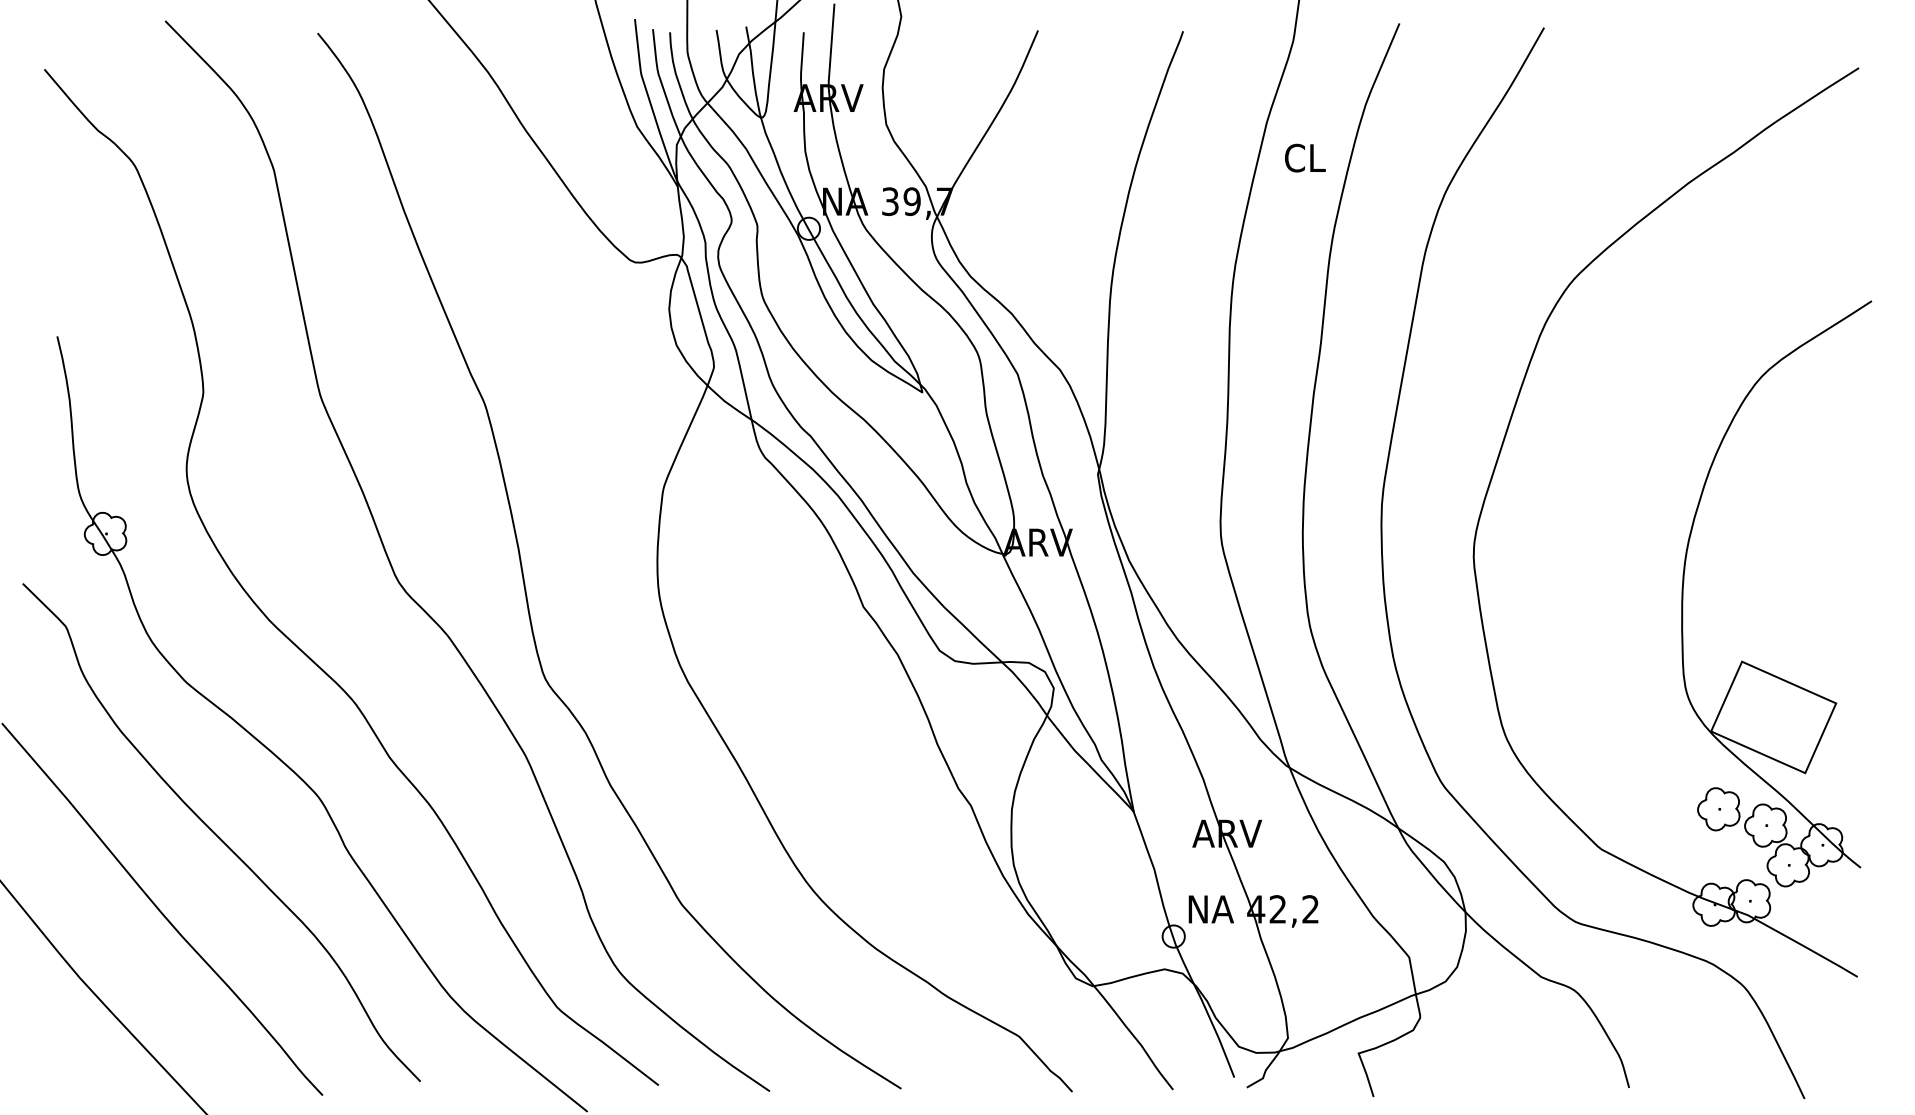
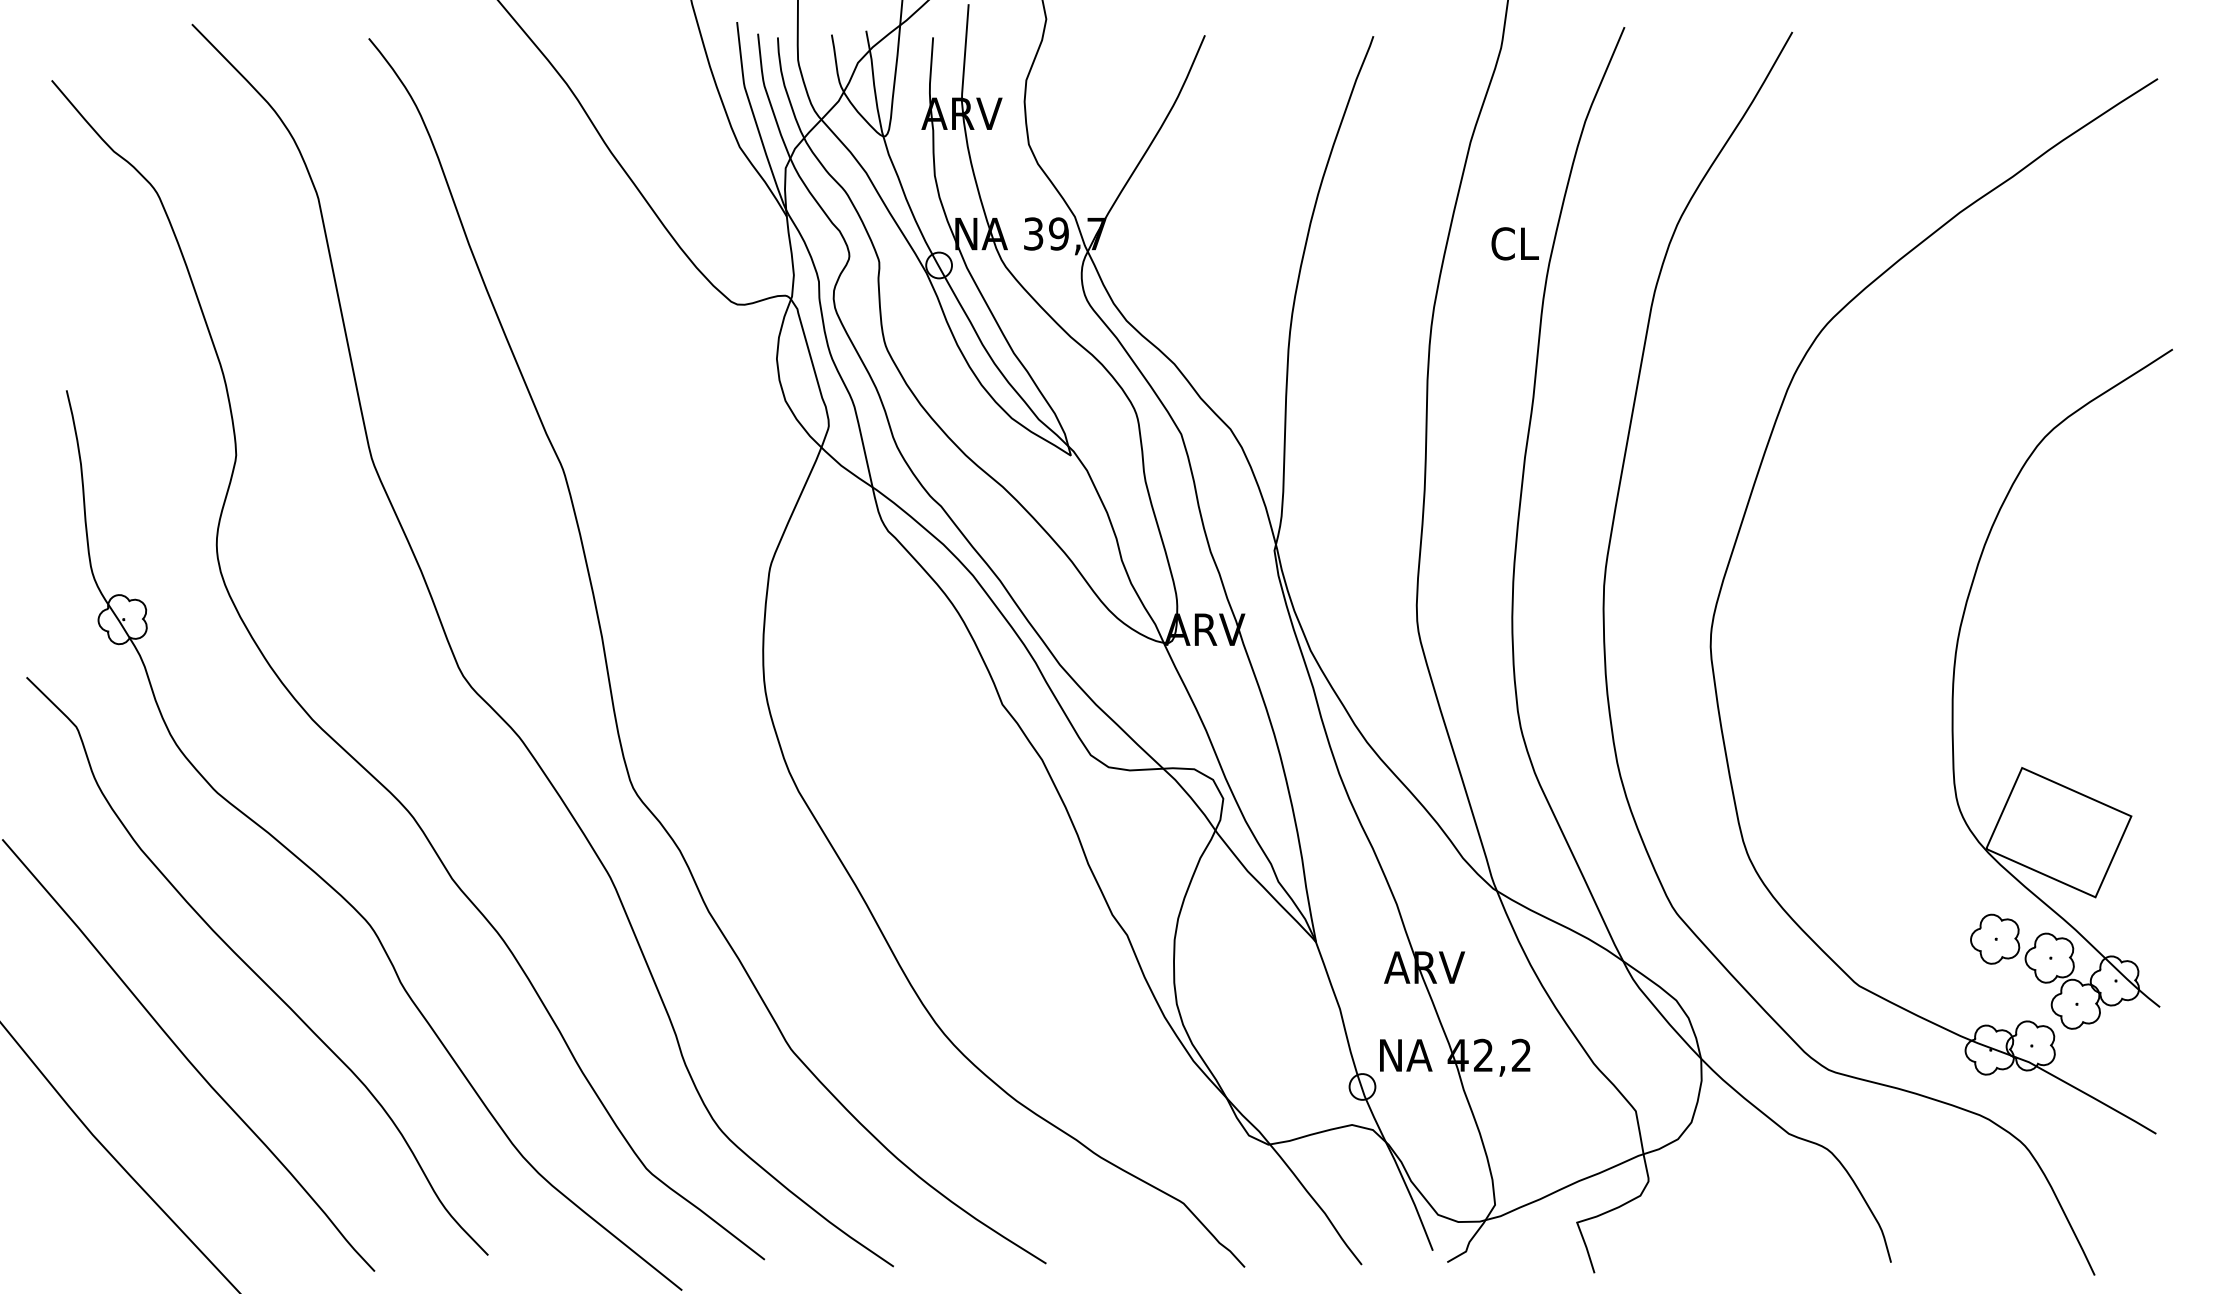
text: (1305, 157) -> (1515, 243), moved

